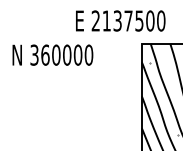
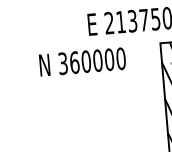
text: (52, 54) -> (82, 61), moved

